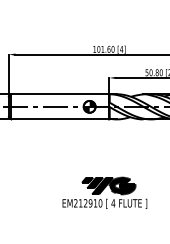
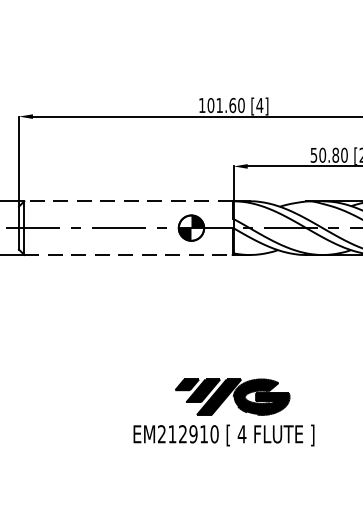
line: (60, 94) -> (129, 201), solid -> dashed
line: (60, 119) -> (129, 255), solid -> dashed

